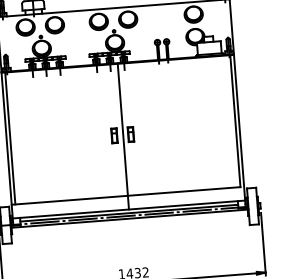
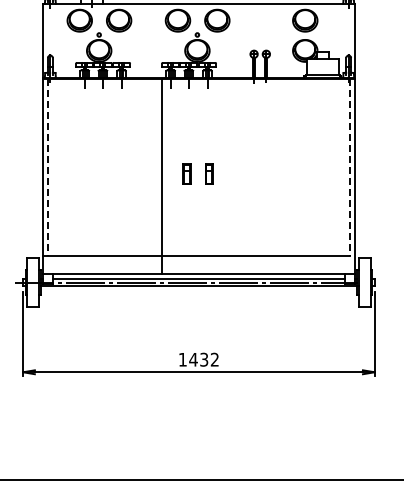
line: (235, 121) -> (349, 167), solid -> dashed
line: (123, 136) -> (161, 176), moved
line: (10, 138) -> (47, 167), solid -> dashed

